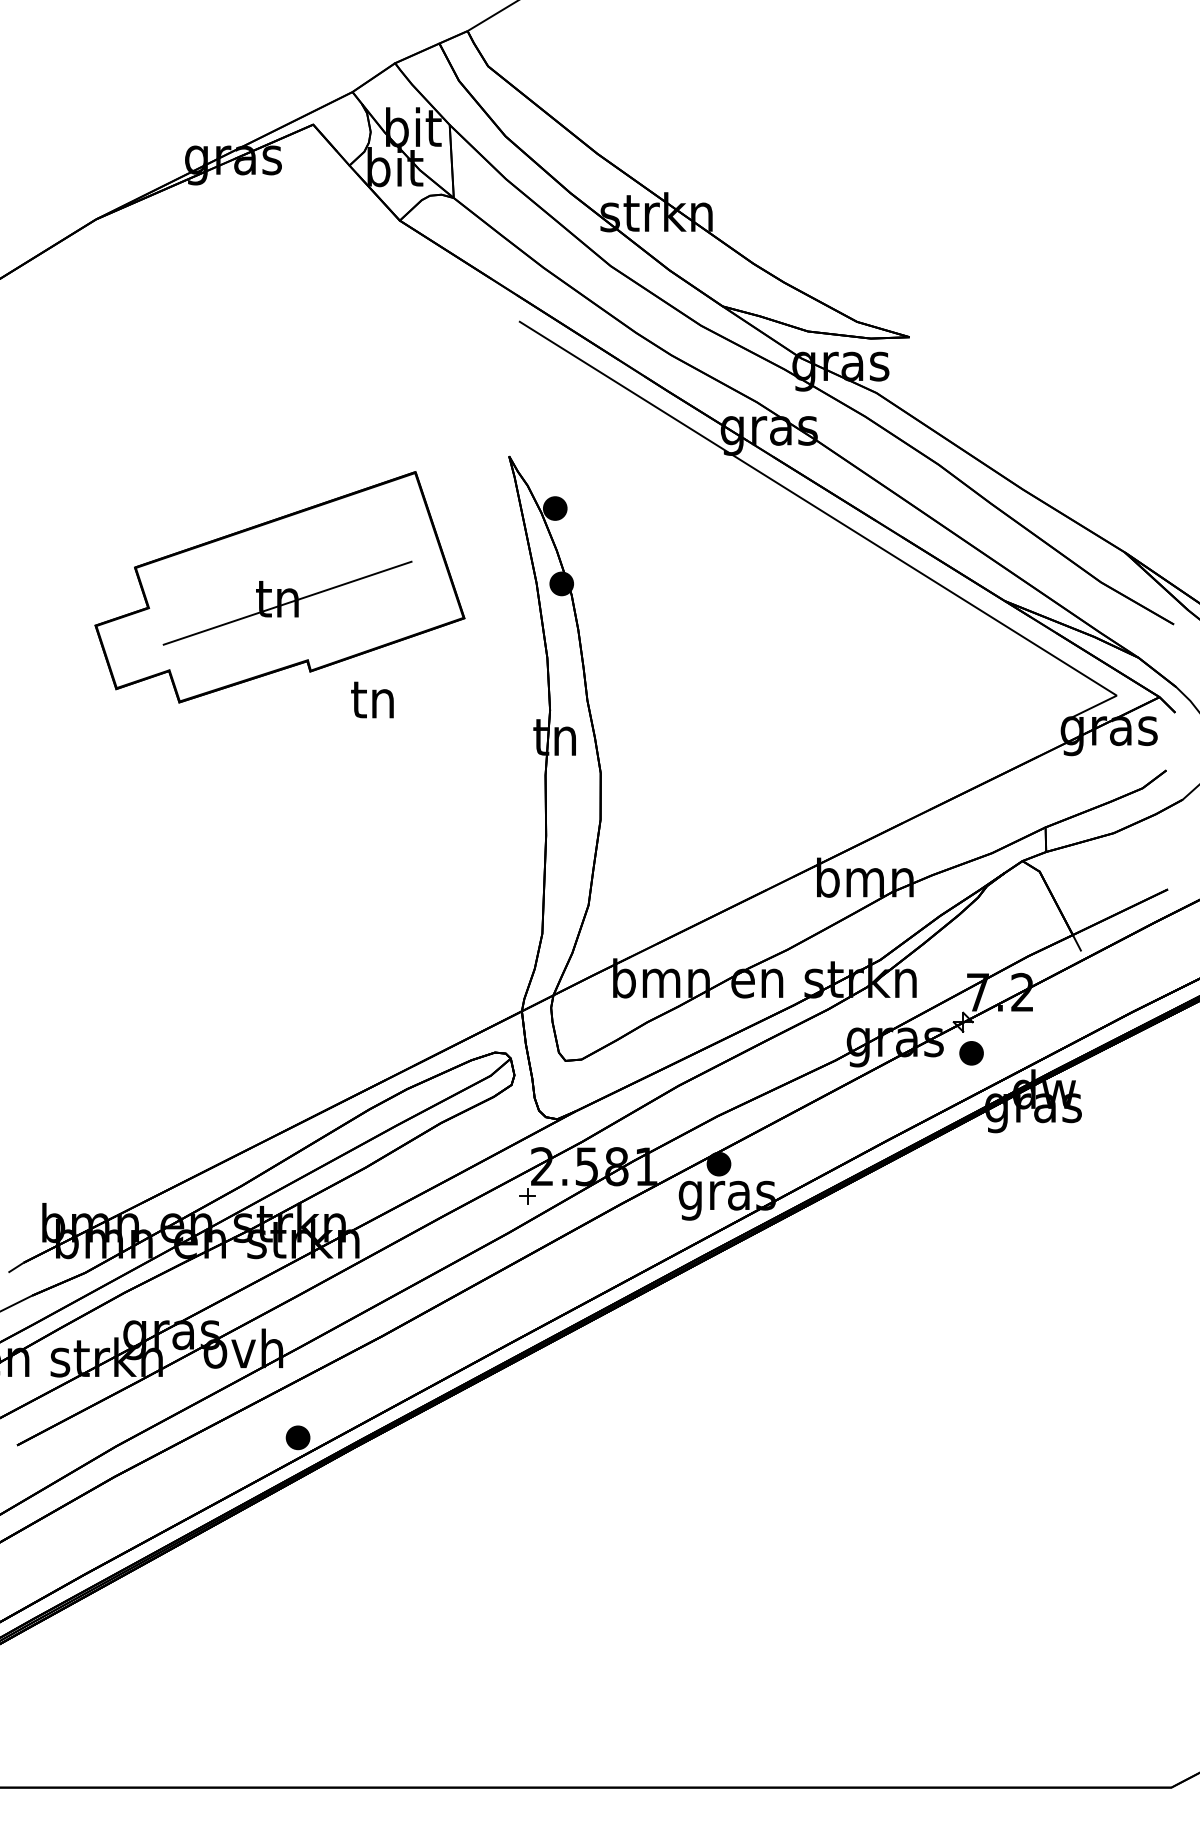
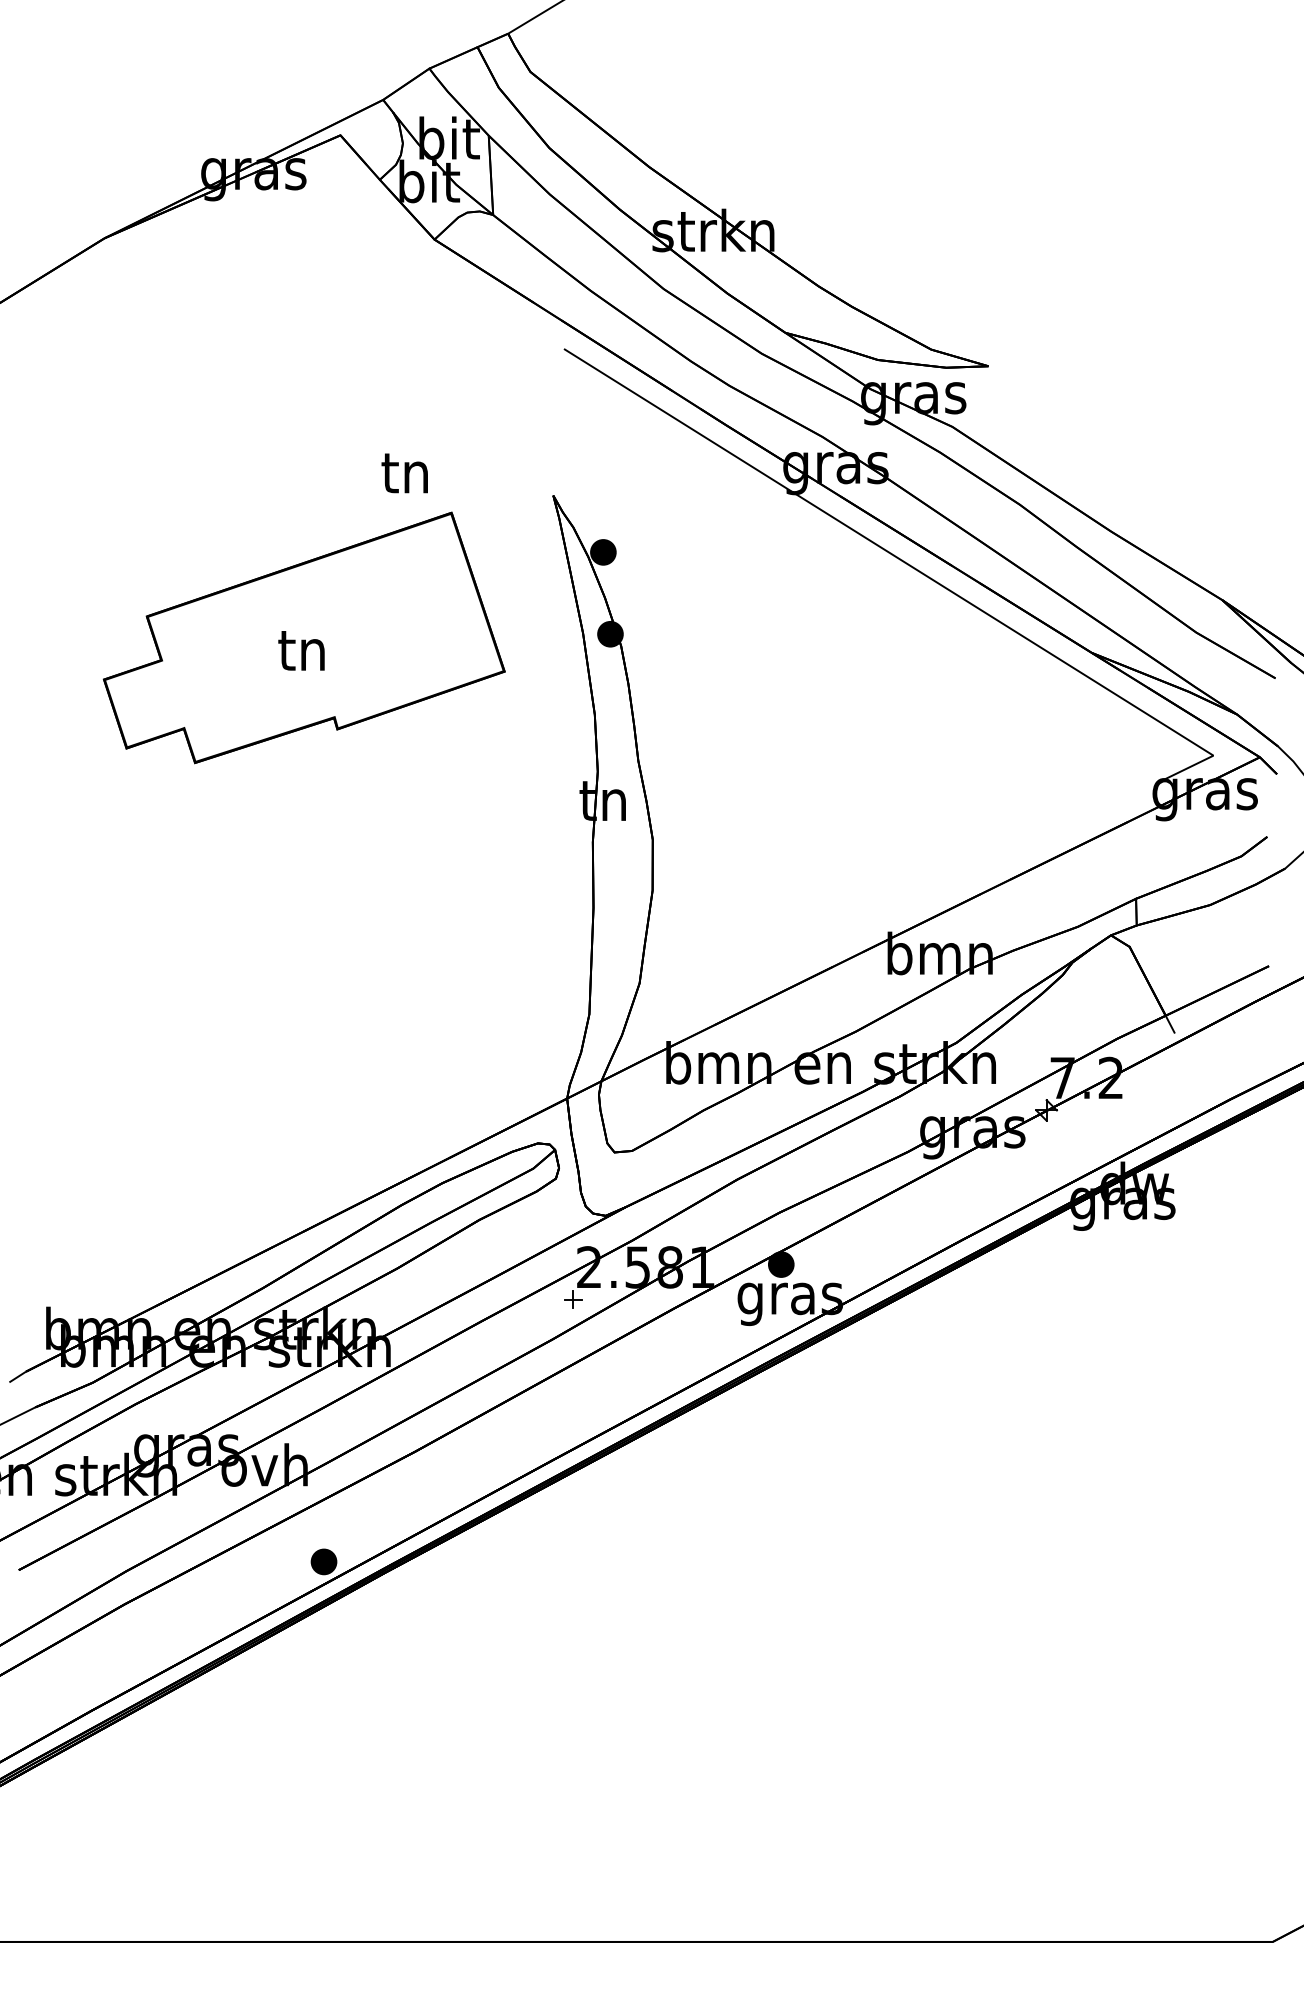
line: (287, 603) -> (312, 655), removed
text: (372, 700) -> (404, 473), moved
part: (971, 1053) -> (1055, 1144), removed

